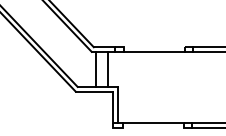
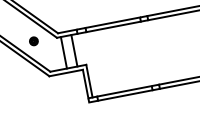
line: (154, 47) -> (112, 22), added
part: (66, 50) -> (34, 40), added
line: (152, 127) -> (124, 95), added

